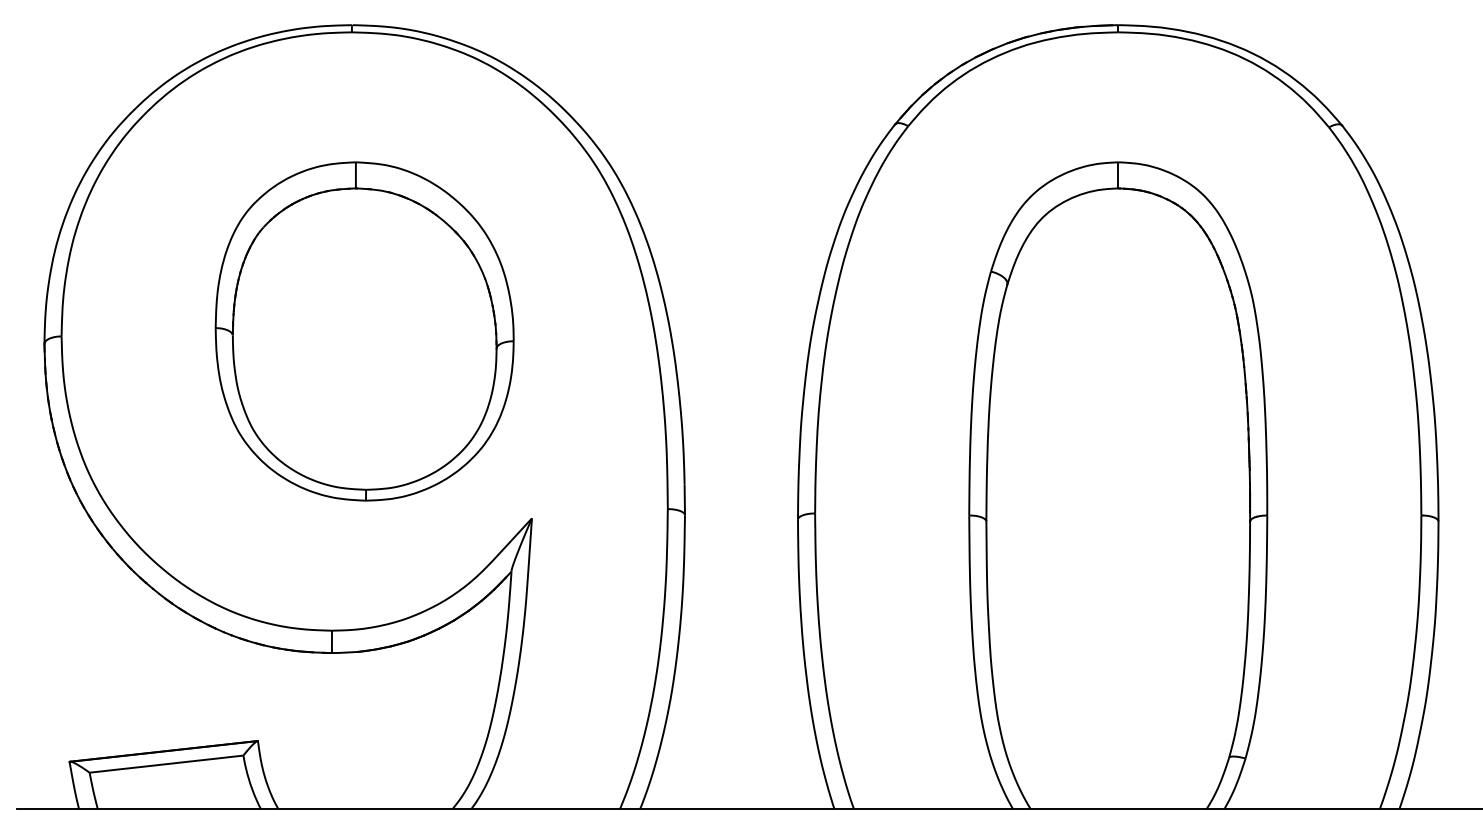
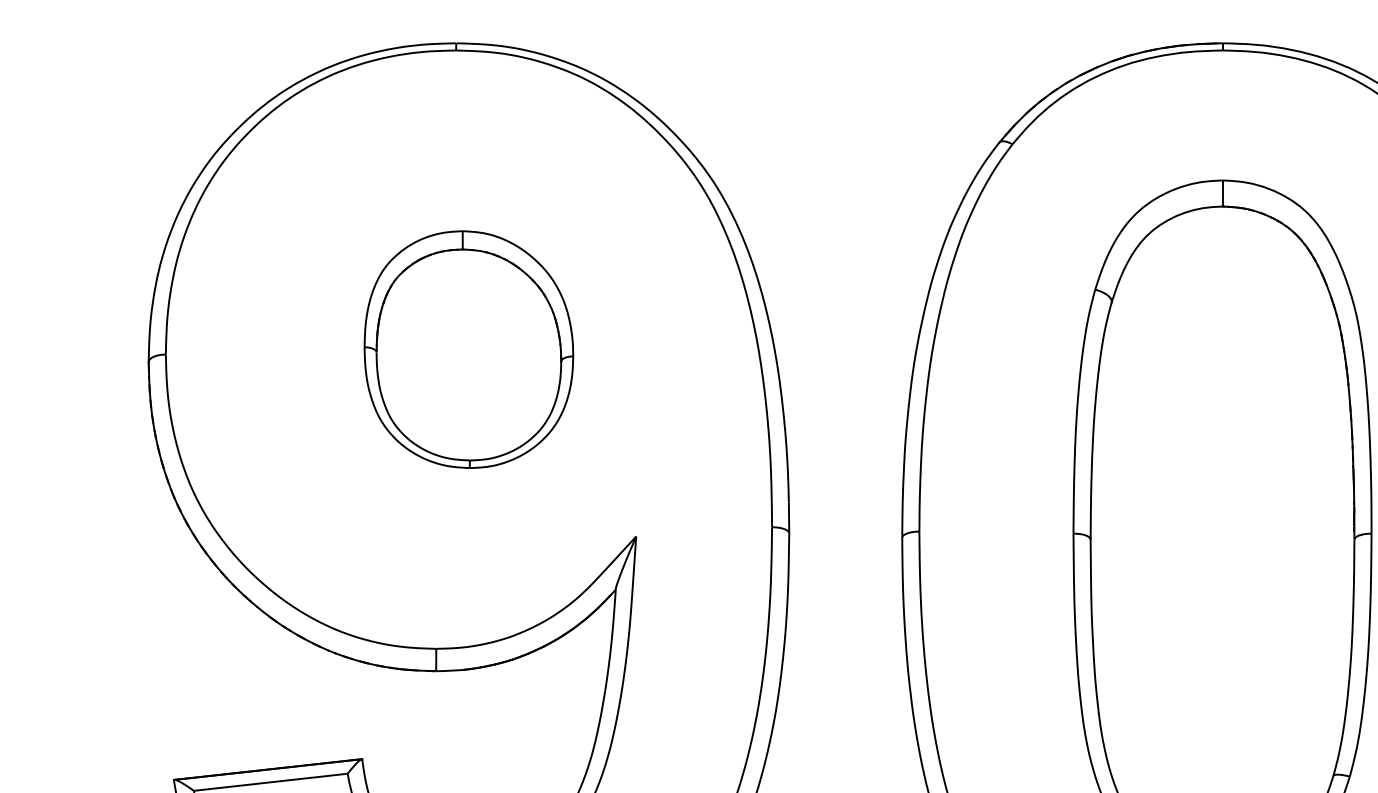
part: (364, 331) -> (468, 349), size x0.7

